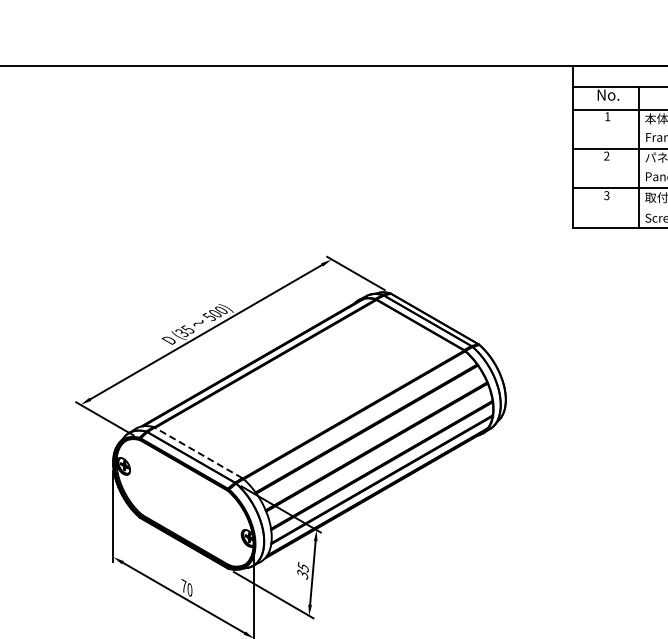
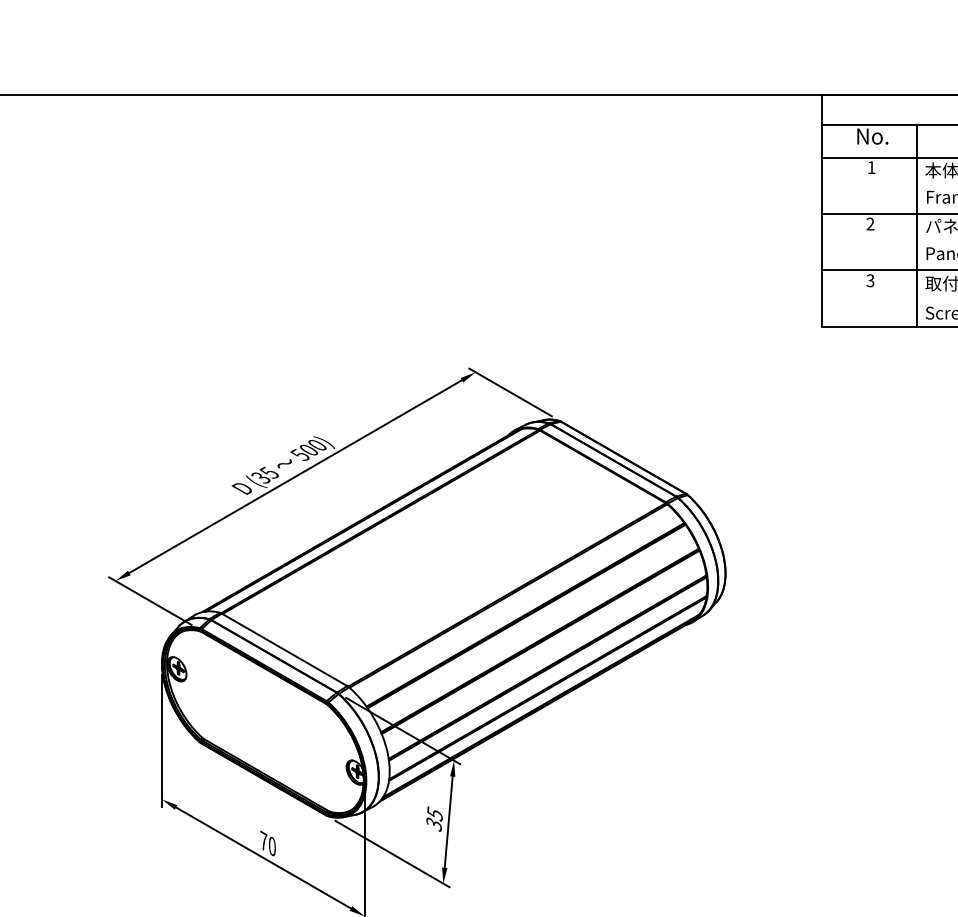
line: (198, 452) -> (284, 649), dashed -> solid

